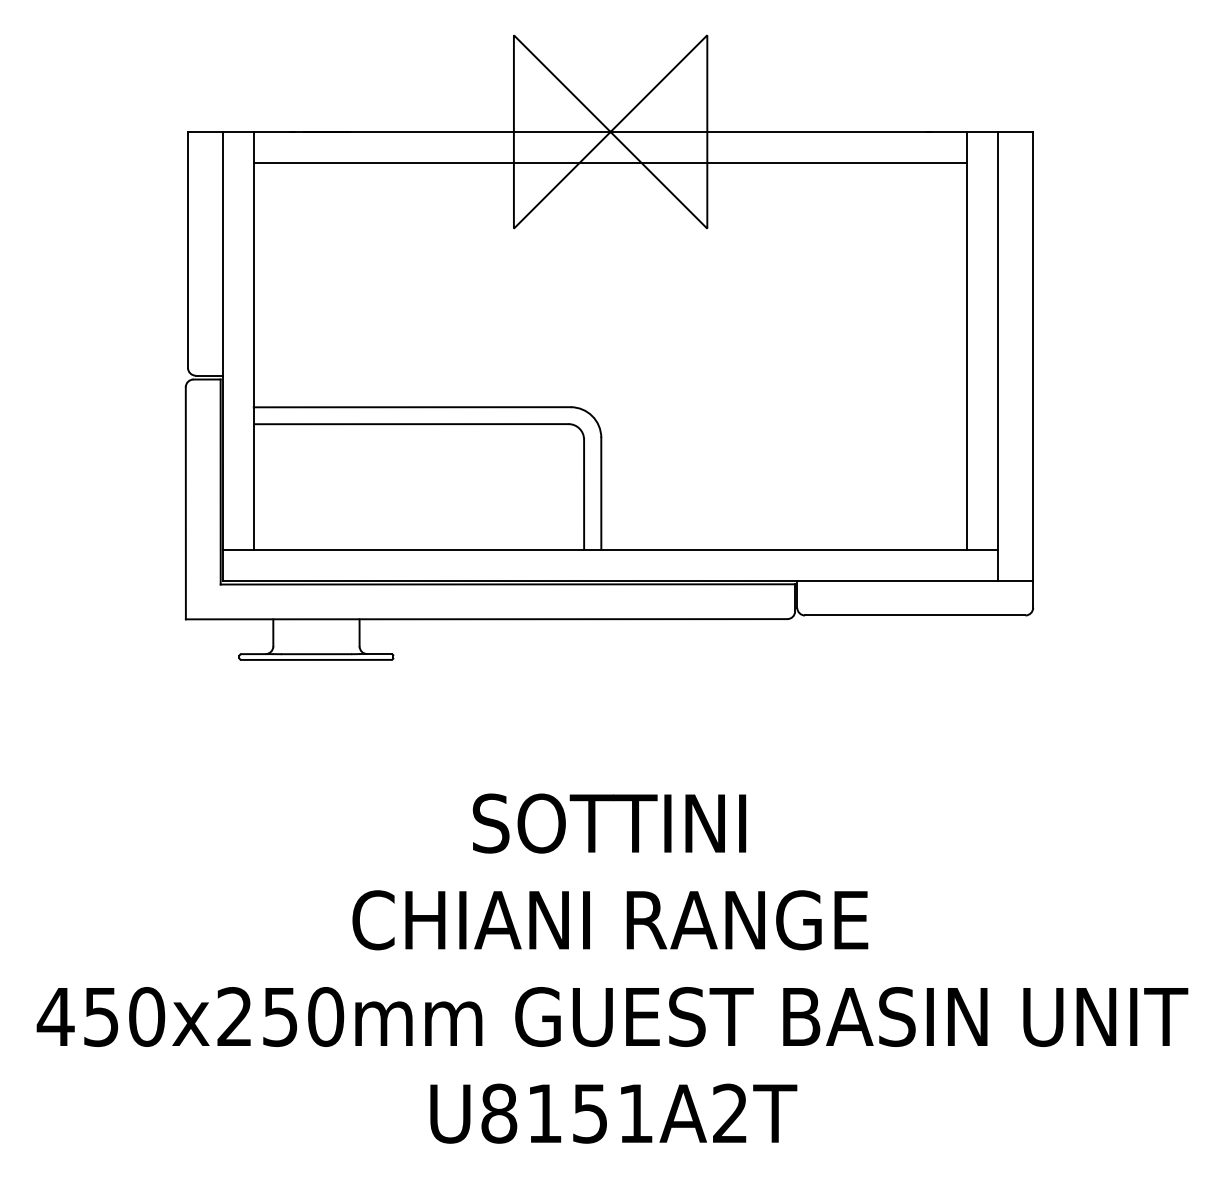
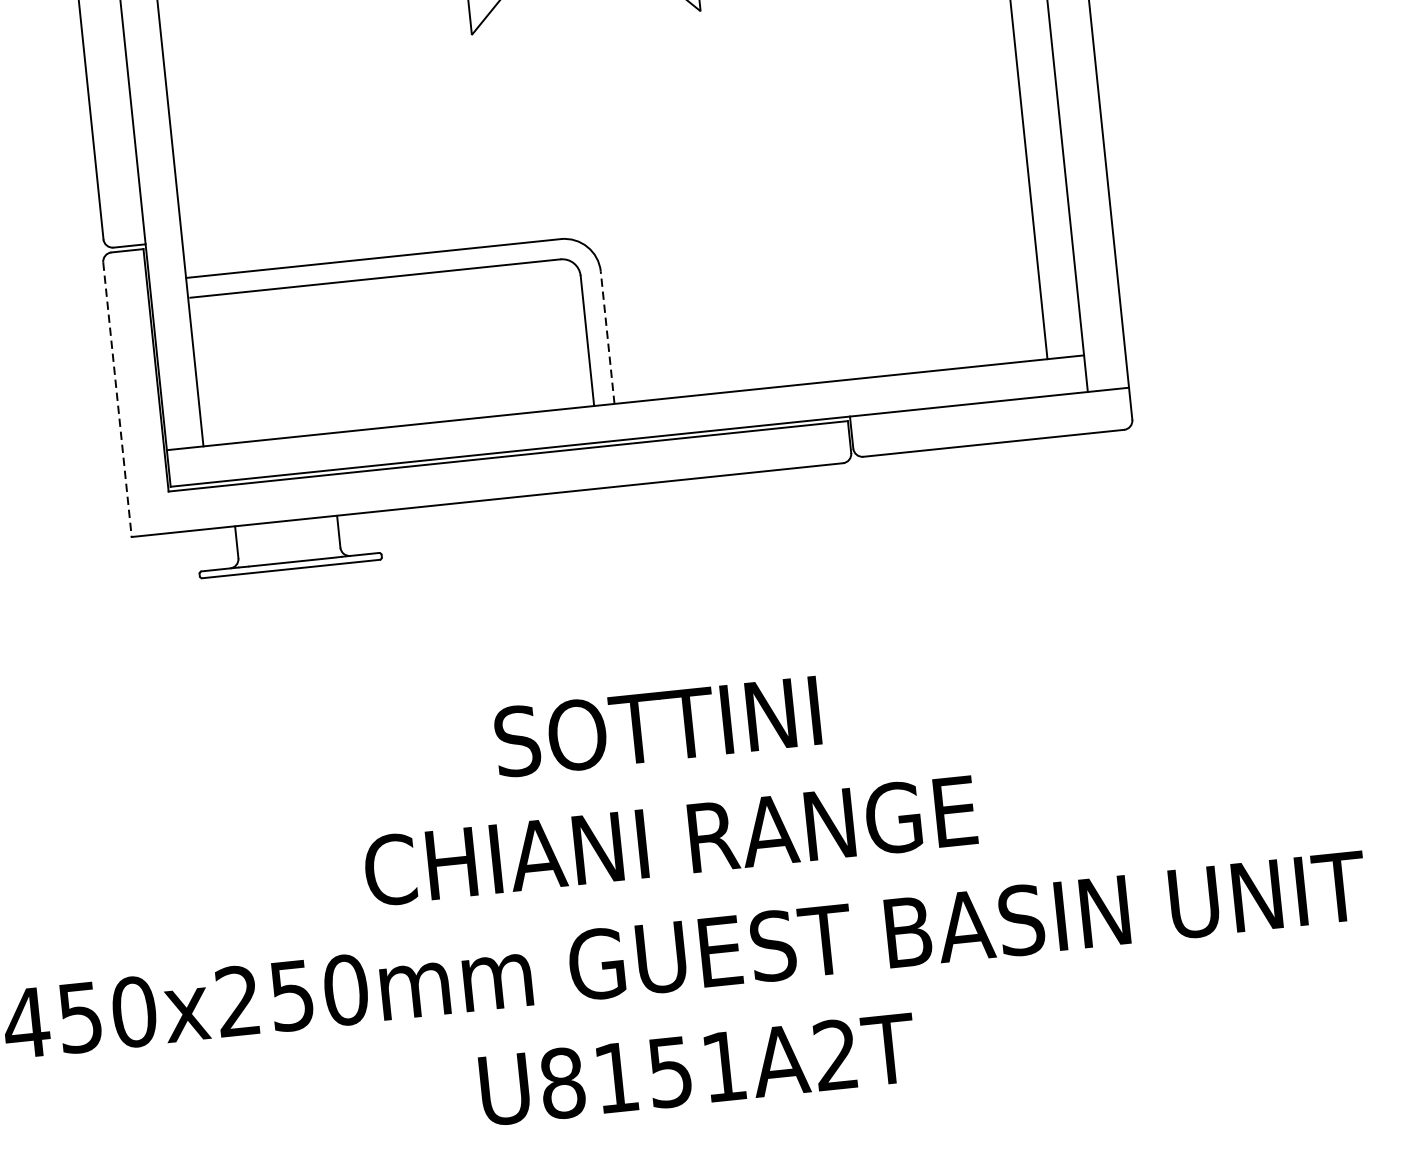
line: (601, 493) -> (607, 337), solid -> dashed
line: (185, 503) -> (117, 400), solid -> dashed

